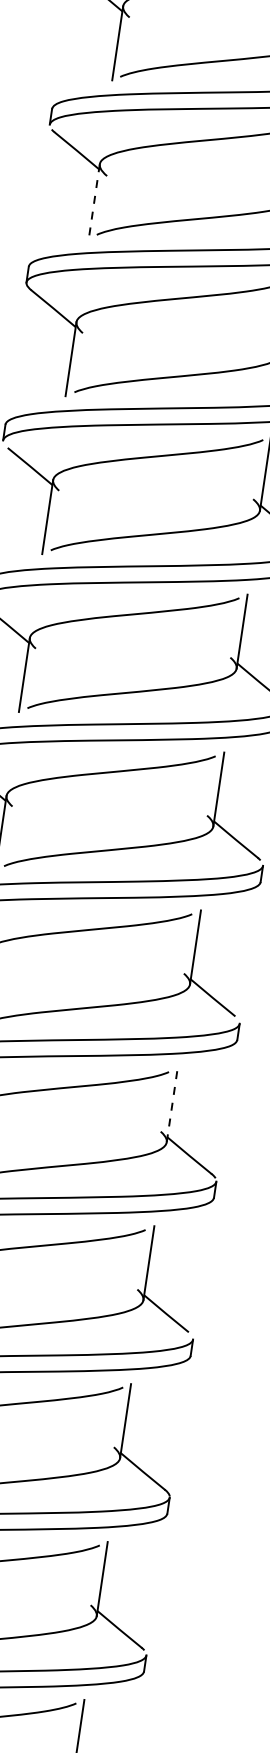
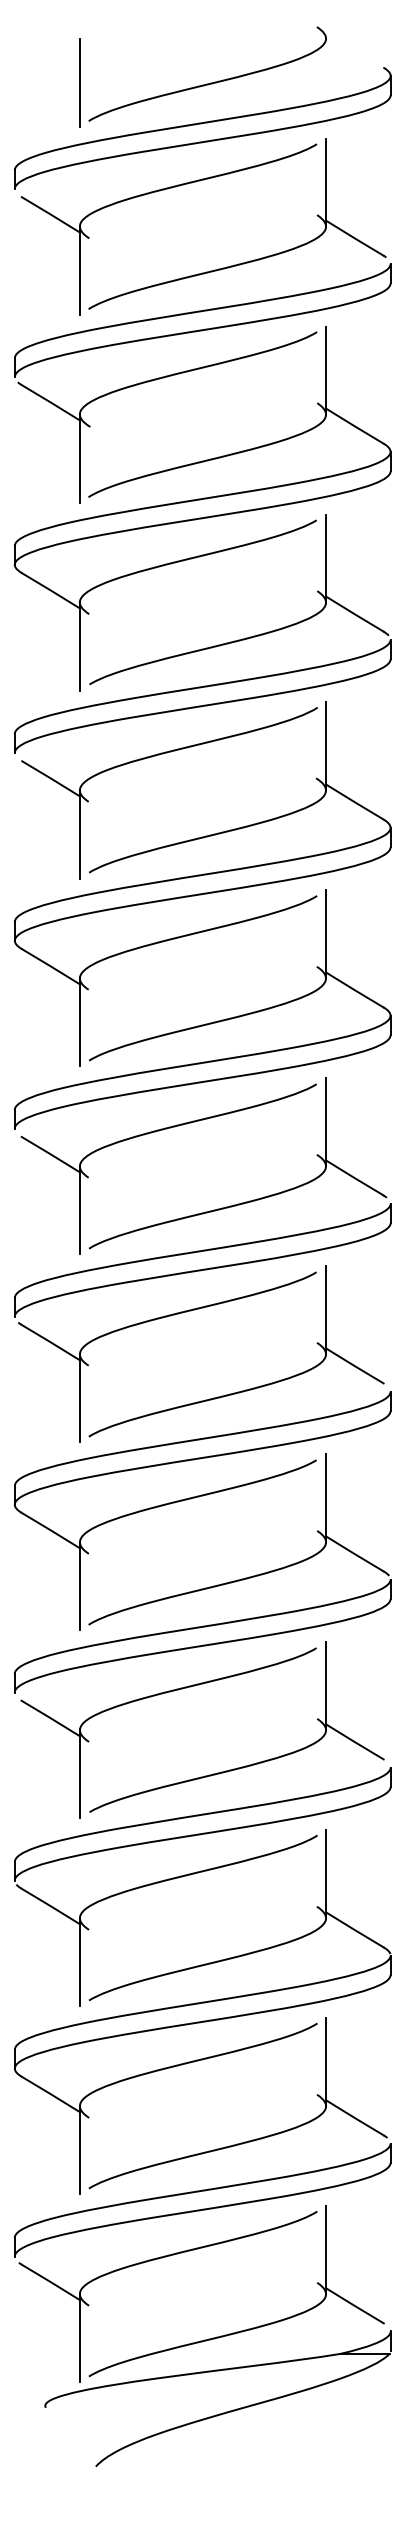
line: (93, 202) -> (79, 459), dashed -> solid
line: (172, 1105) -> (326, 1498), dashed -> solid

